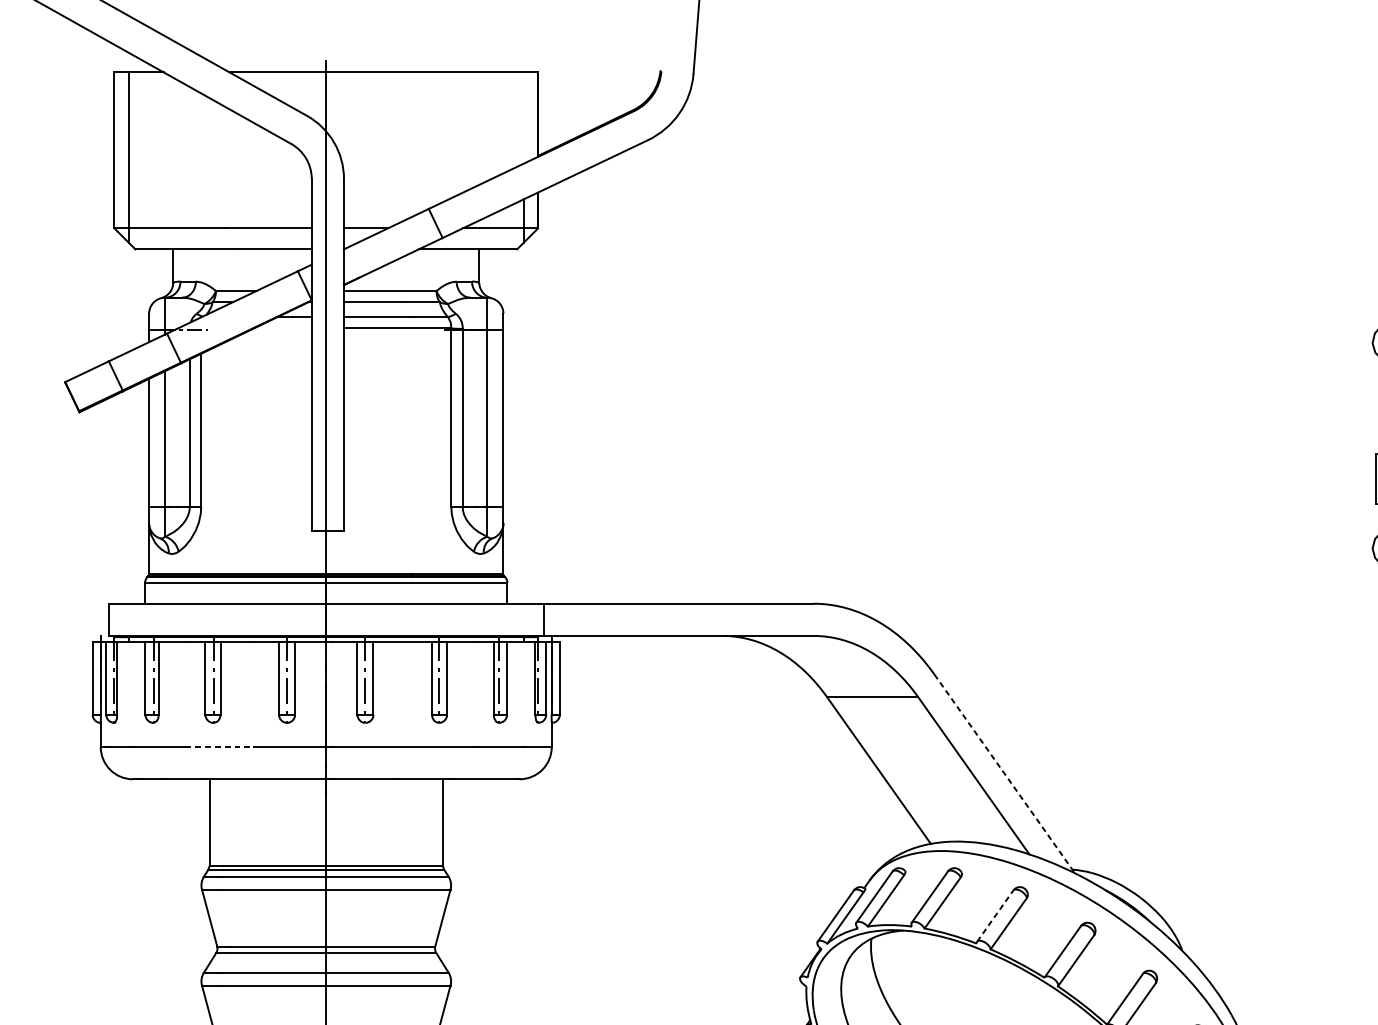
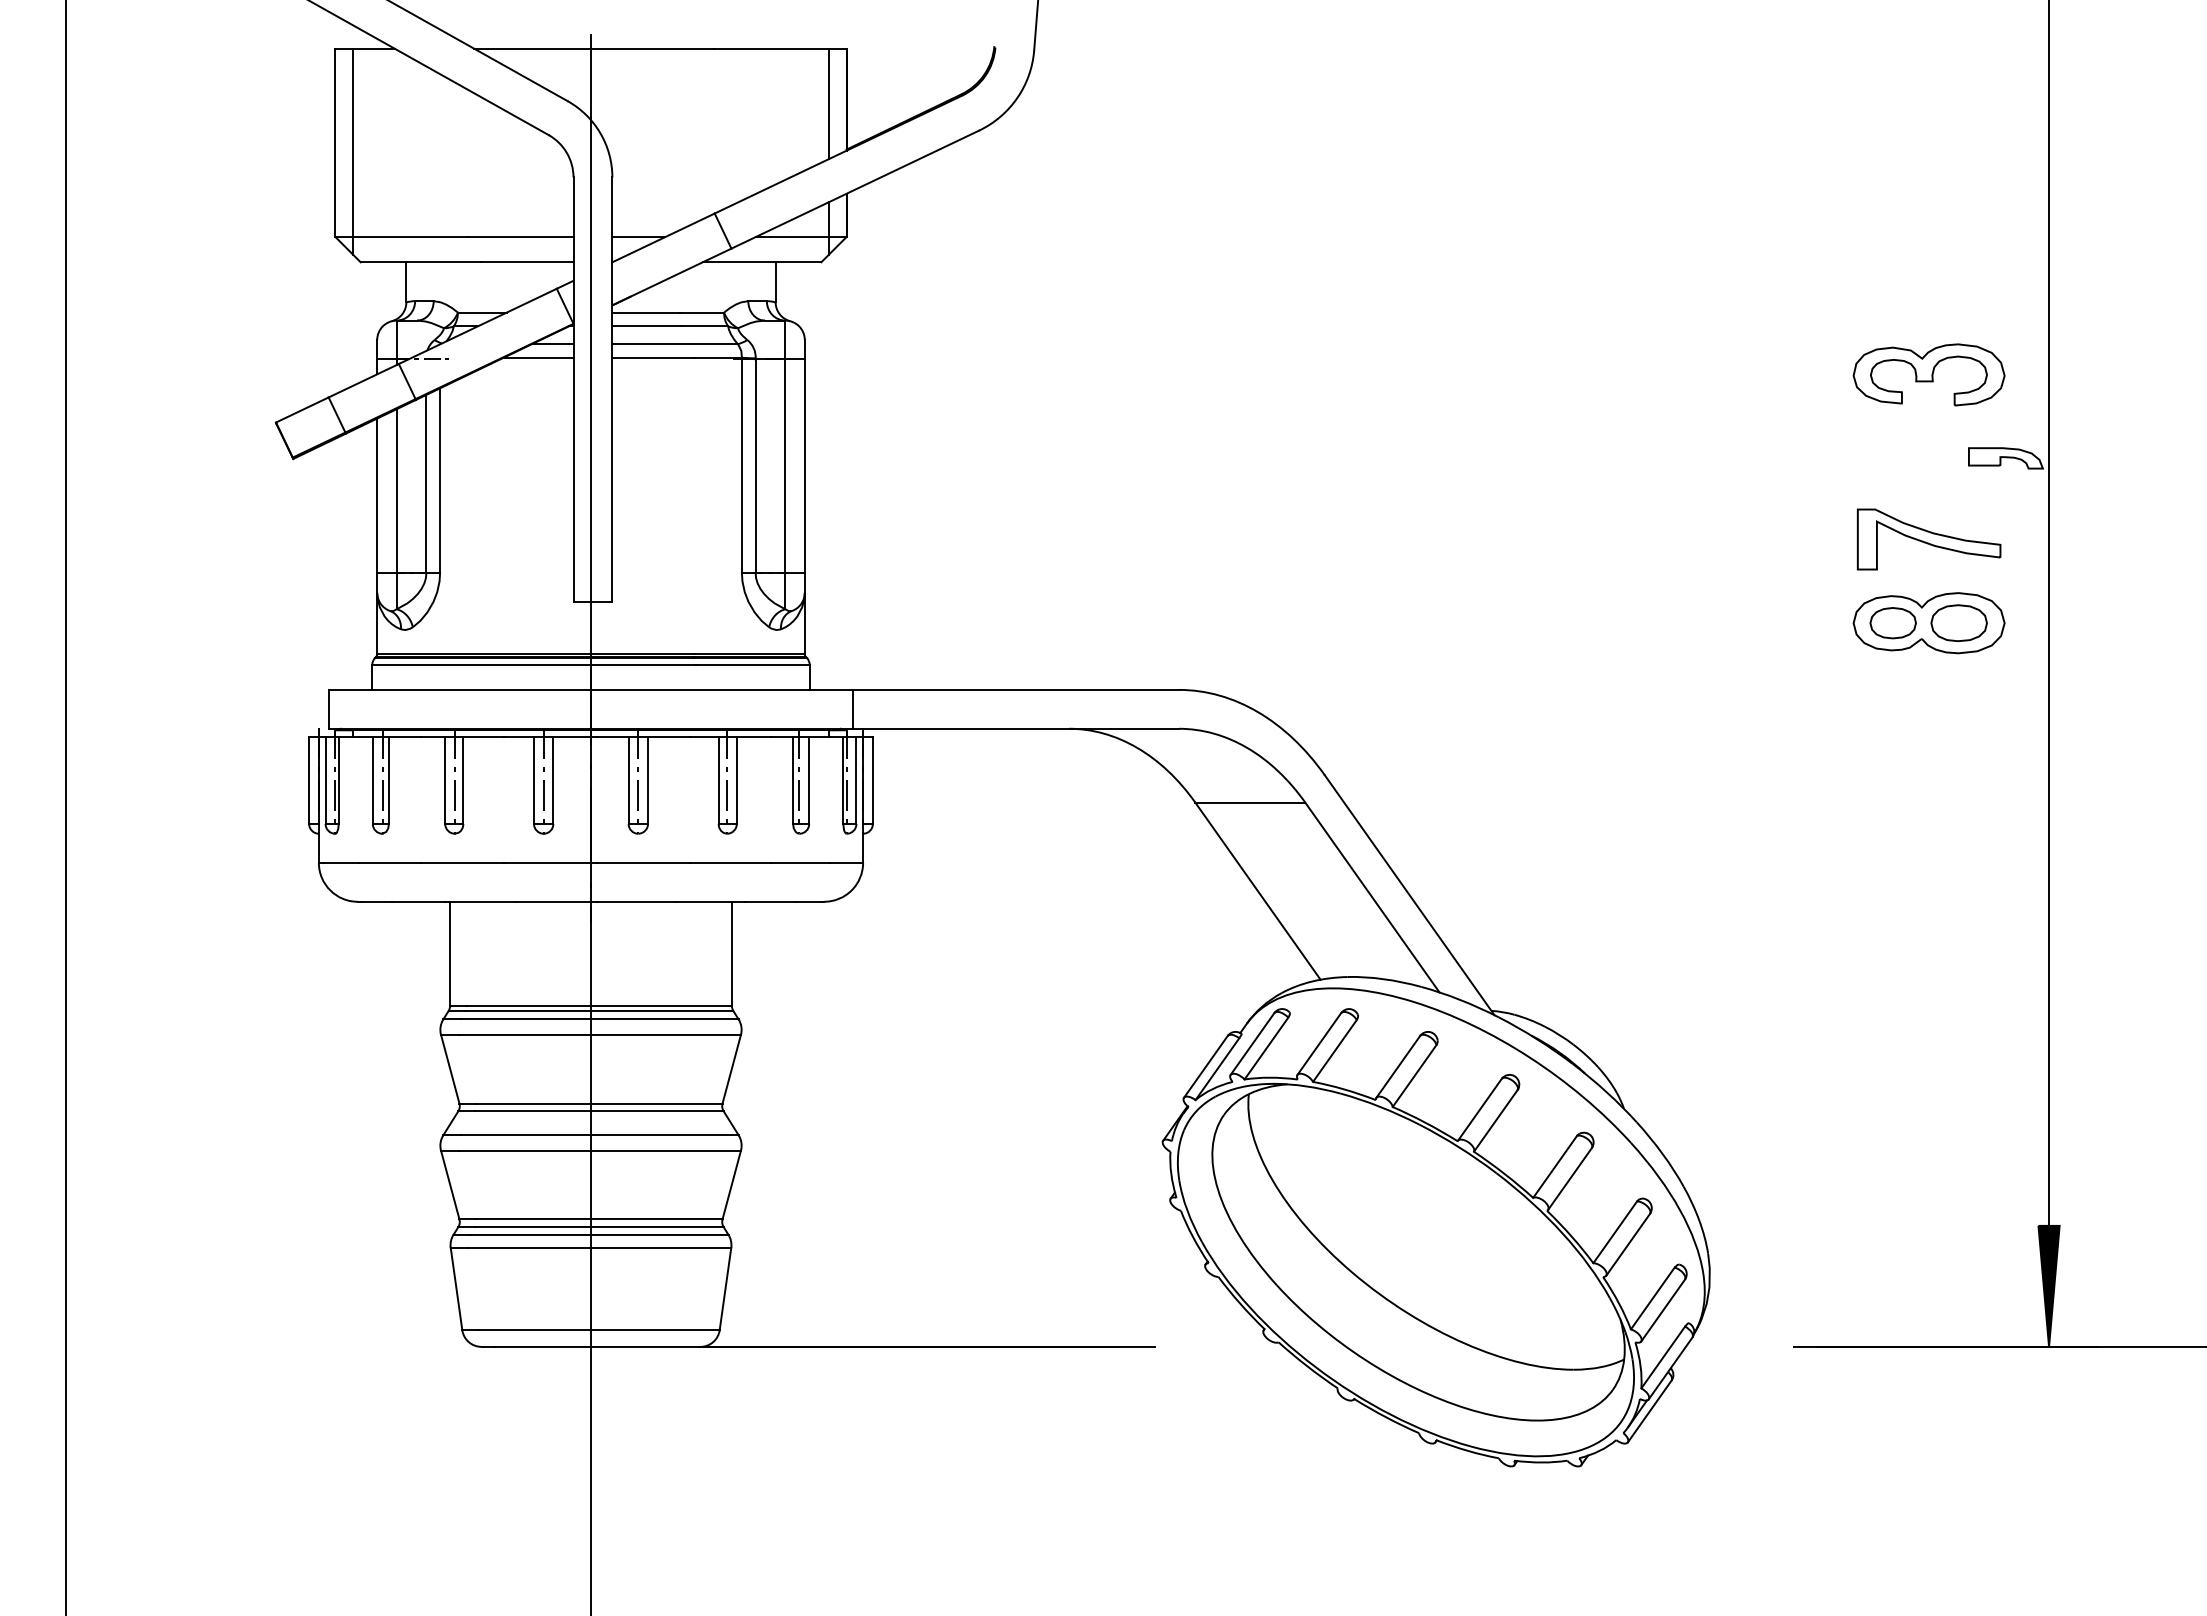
line: (523, 117) -> (829, 103), added
line: (282, 328) -> (538, 357), added
line: (220, 746) -> (463, 862), dashed -> solid
line: (1004, 774) -> (1409, 895), dashed -> solid
line: (995, 915) -> (1398, 1066), dashed -> solid

